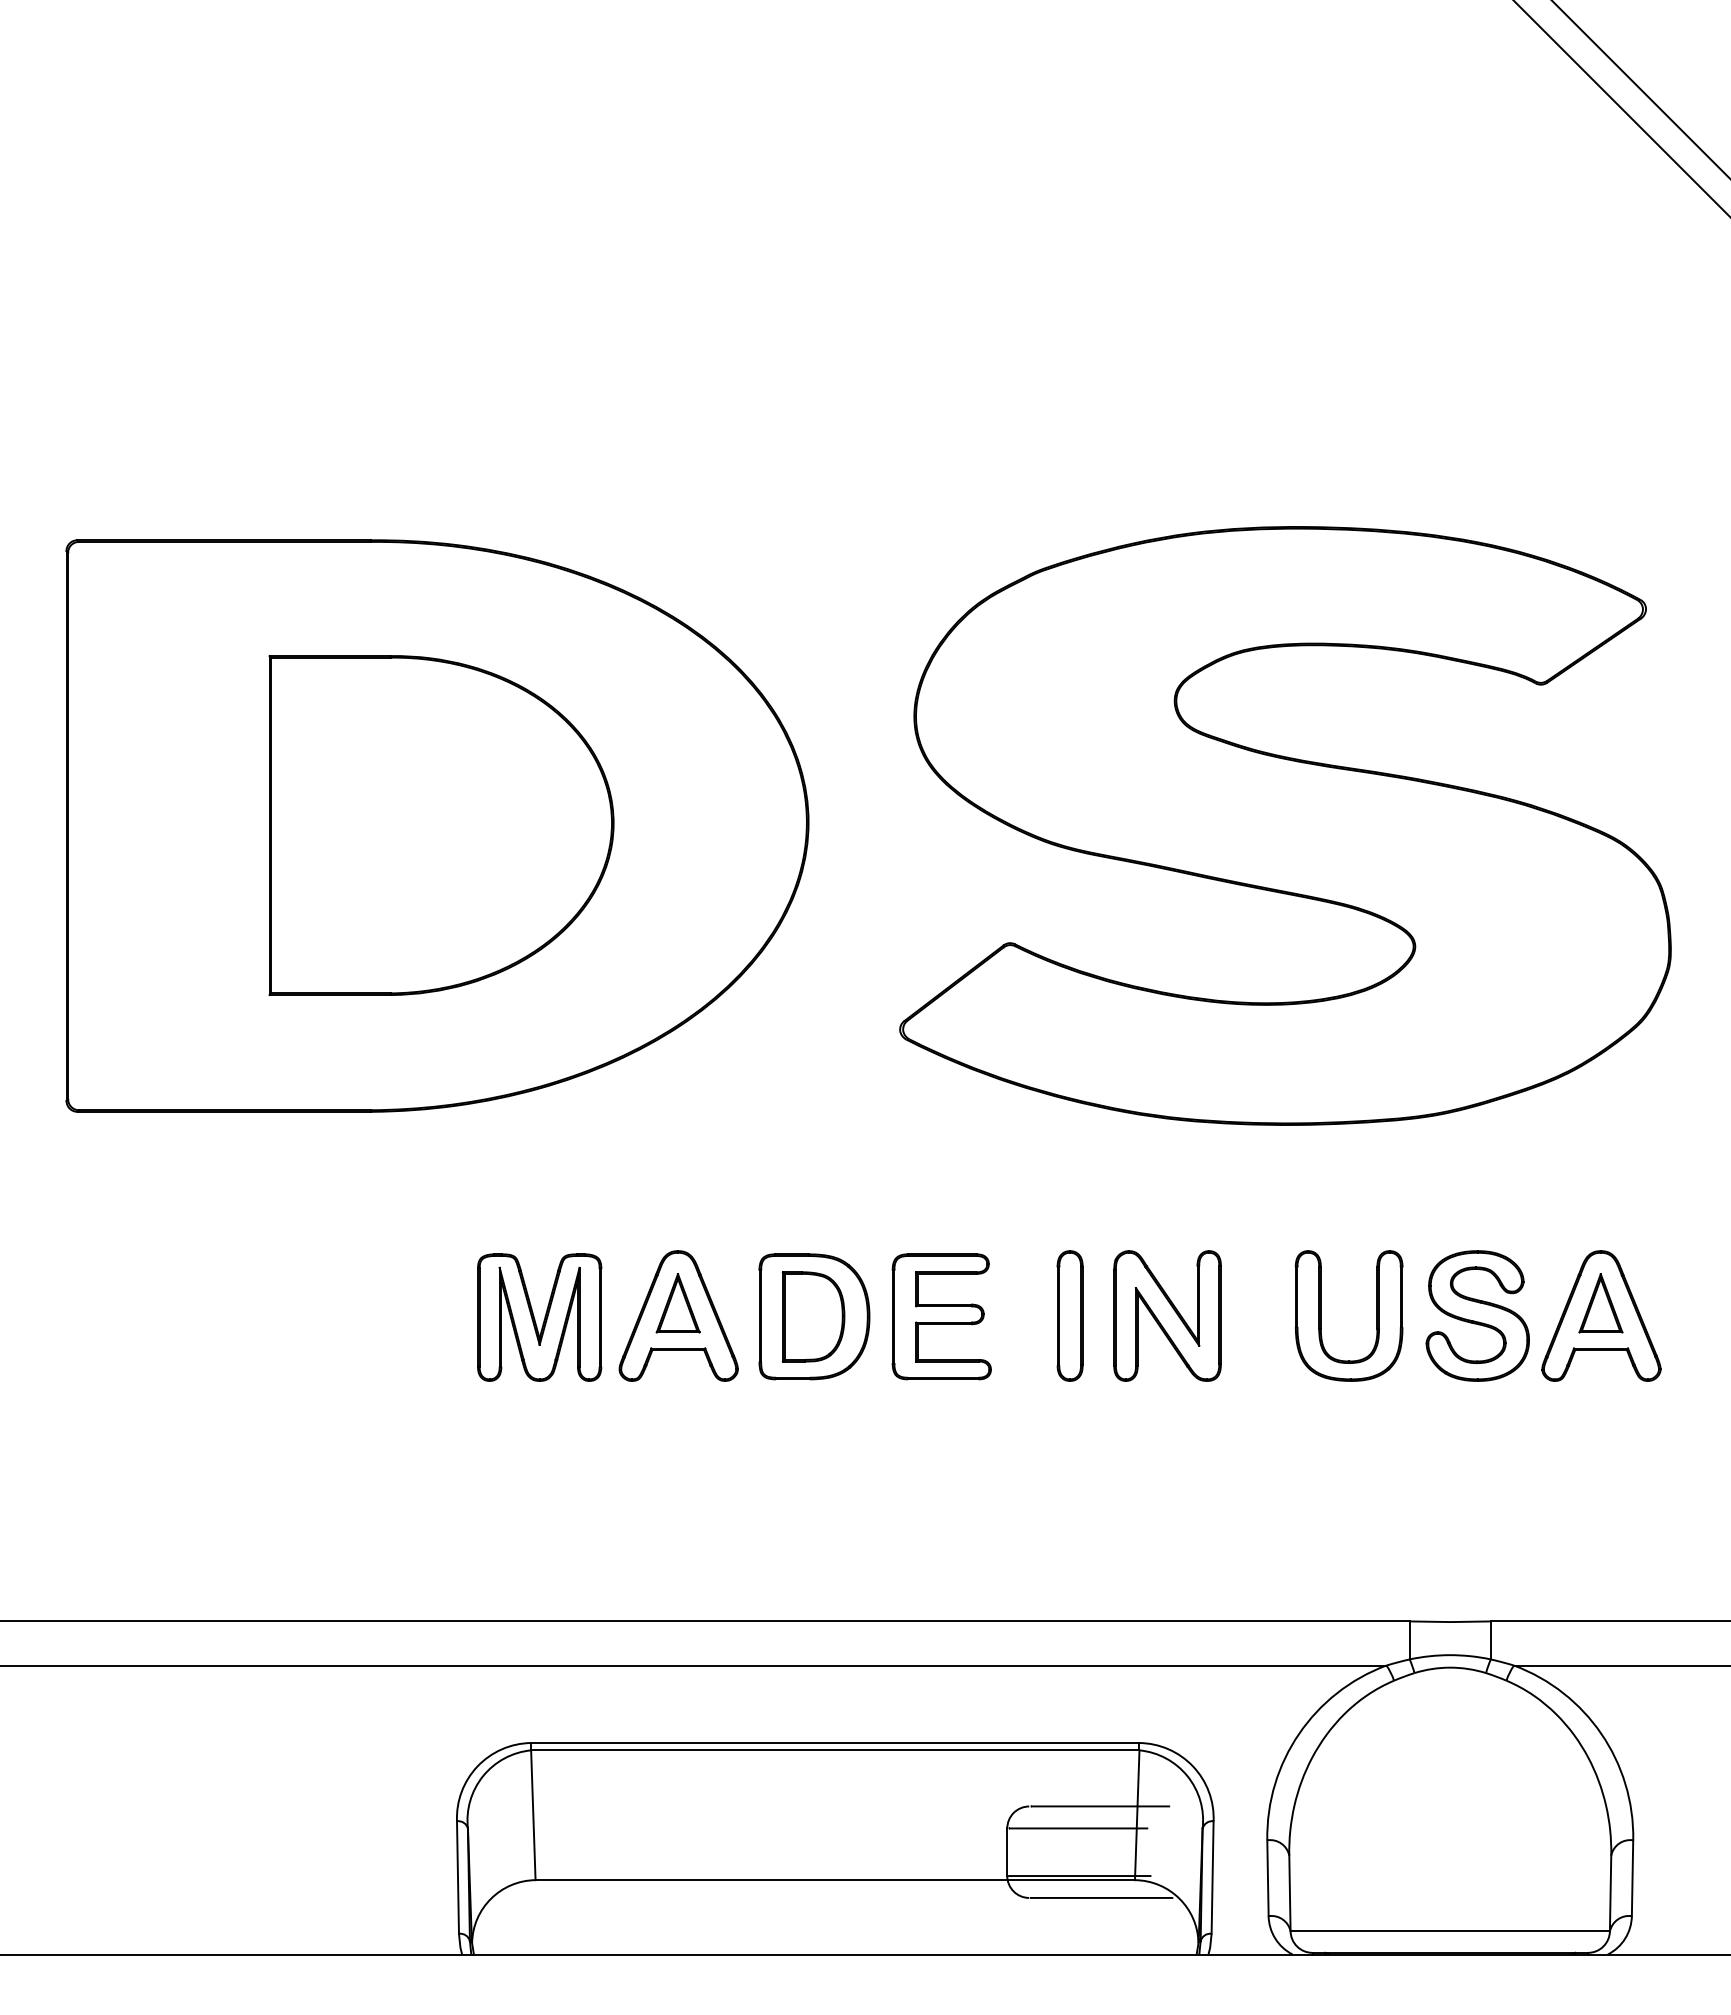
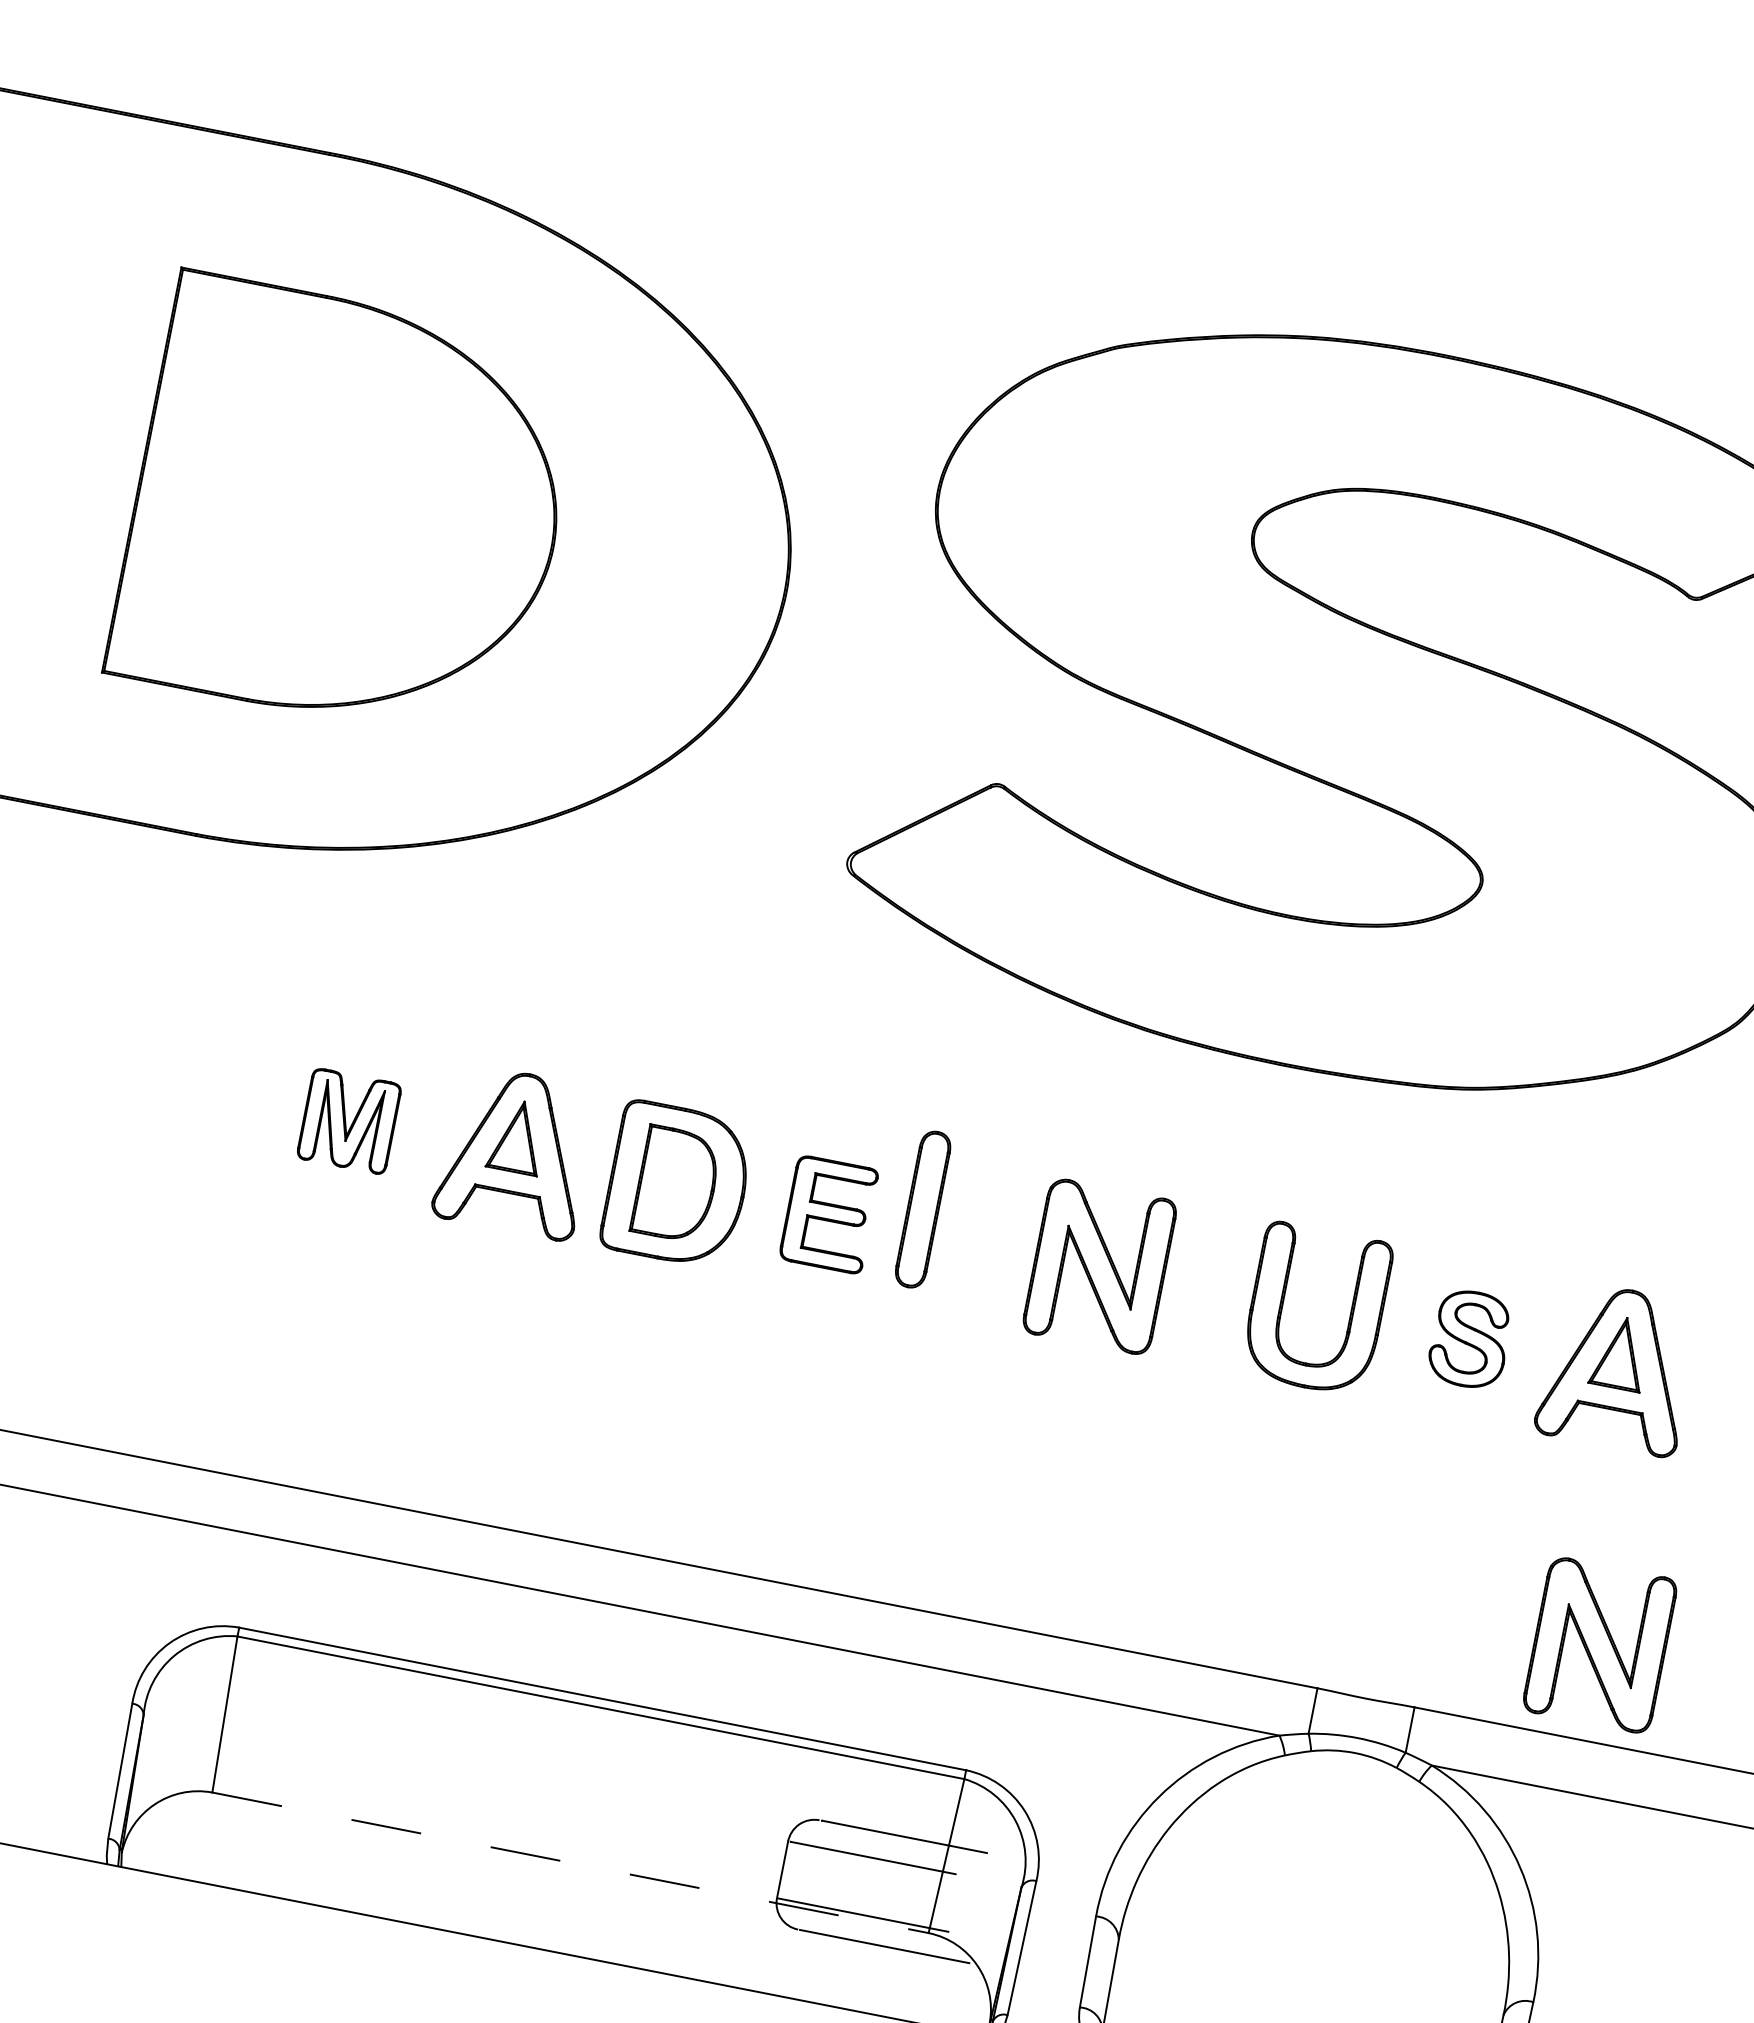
part: (1069, 1315) -> (922, 1208), moved
part: (1477, 1315) -> (1470, 1338), size x0.6
part: (941, 1316) -> (829, 1214), size x0.7
part: (539, 1317) -> (348, 1121), size x0.6
part: (1630, 1541) -> (1600, 1644), added
line: (835, 1880) -> (570, 1863), solid -> dashed

